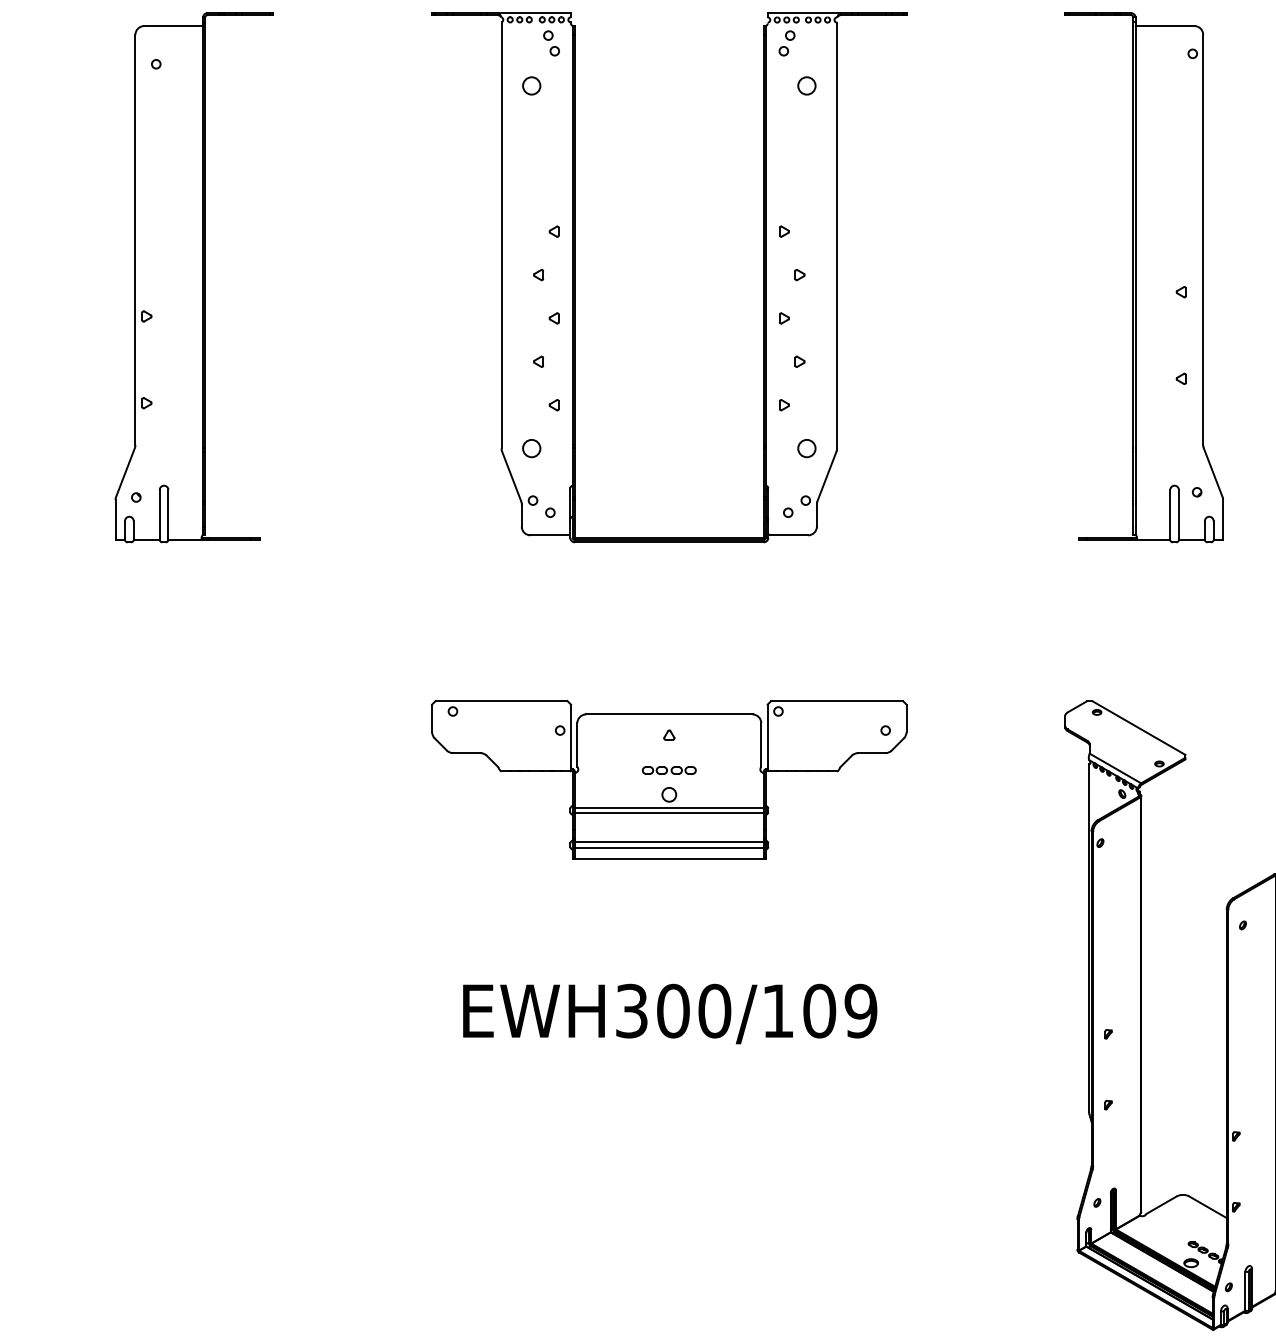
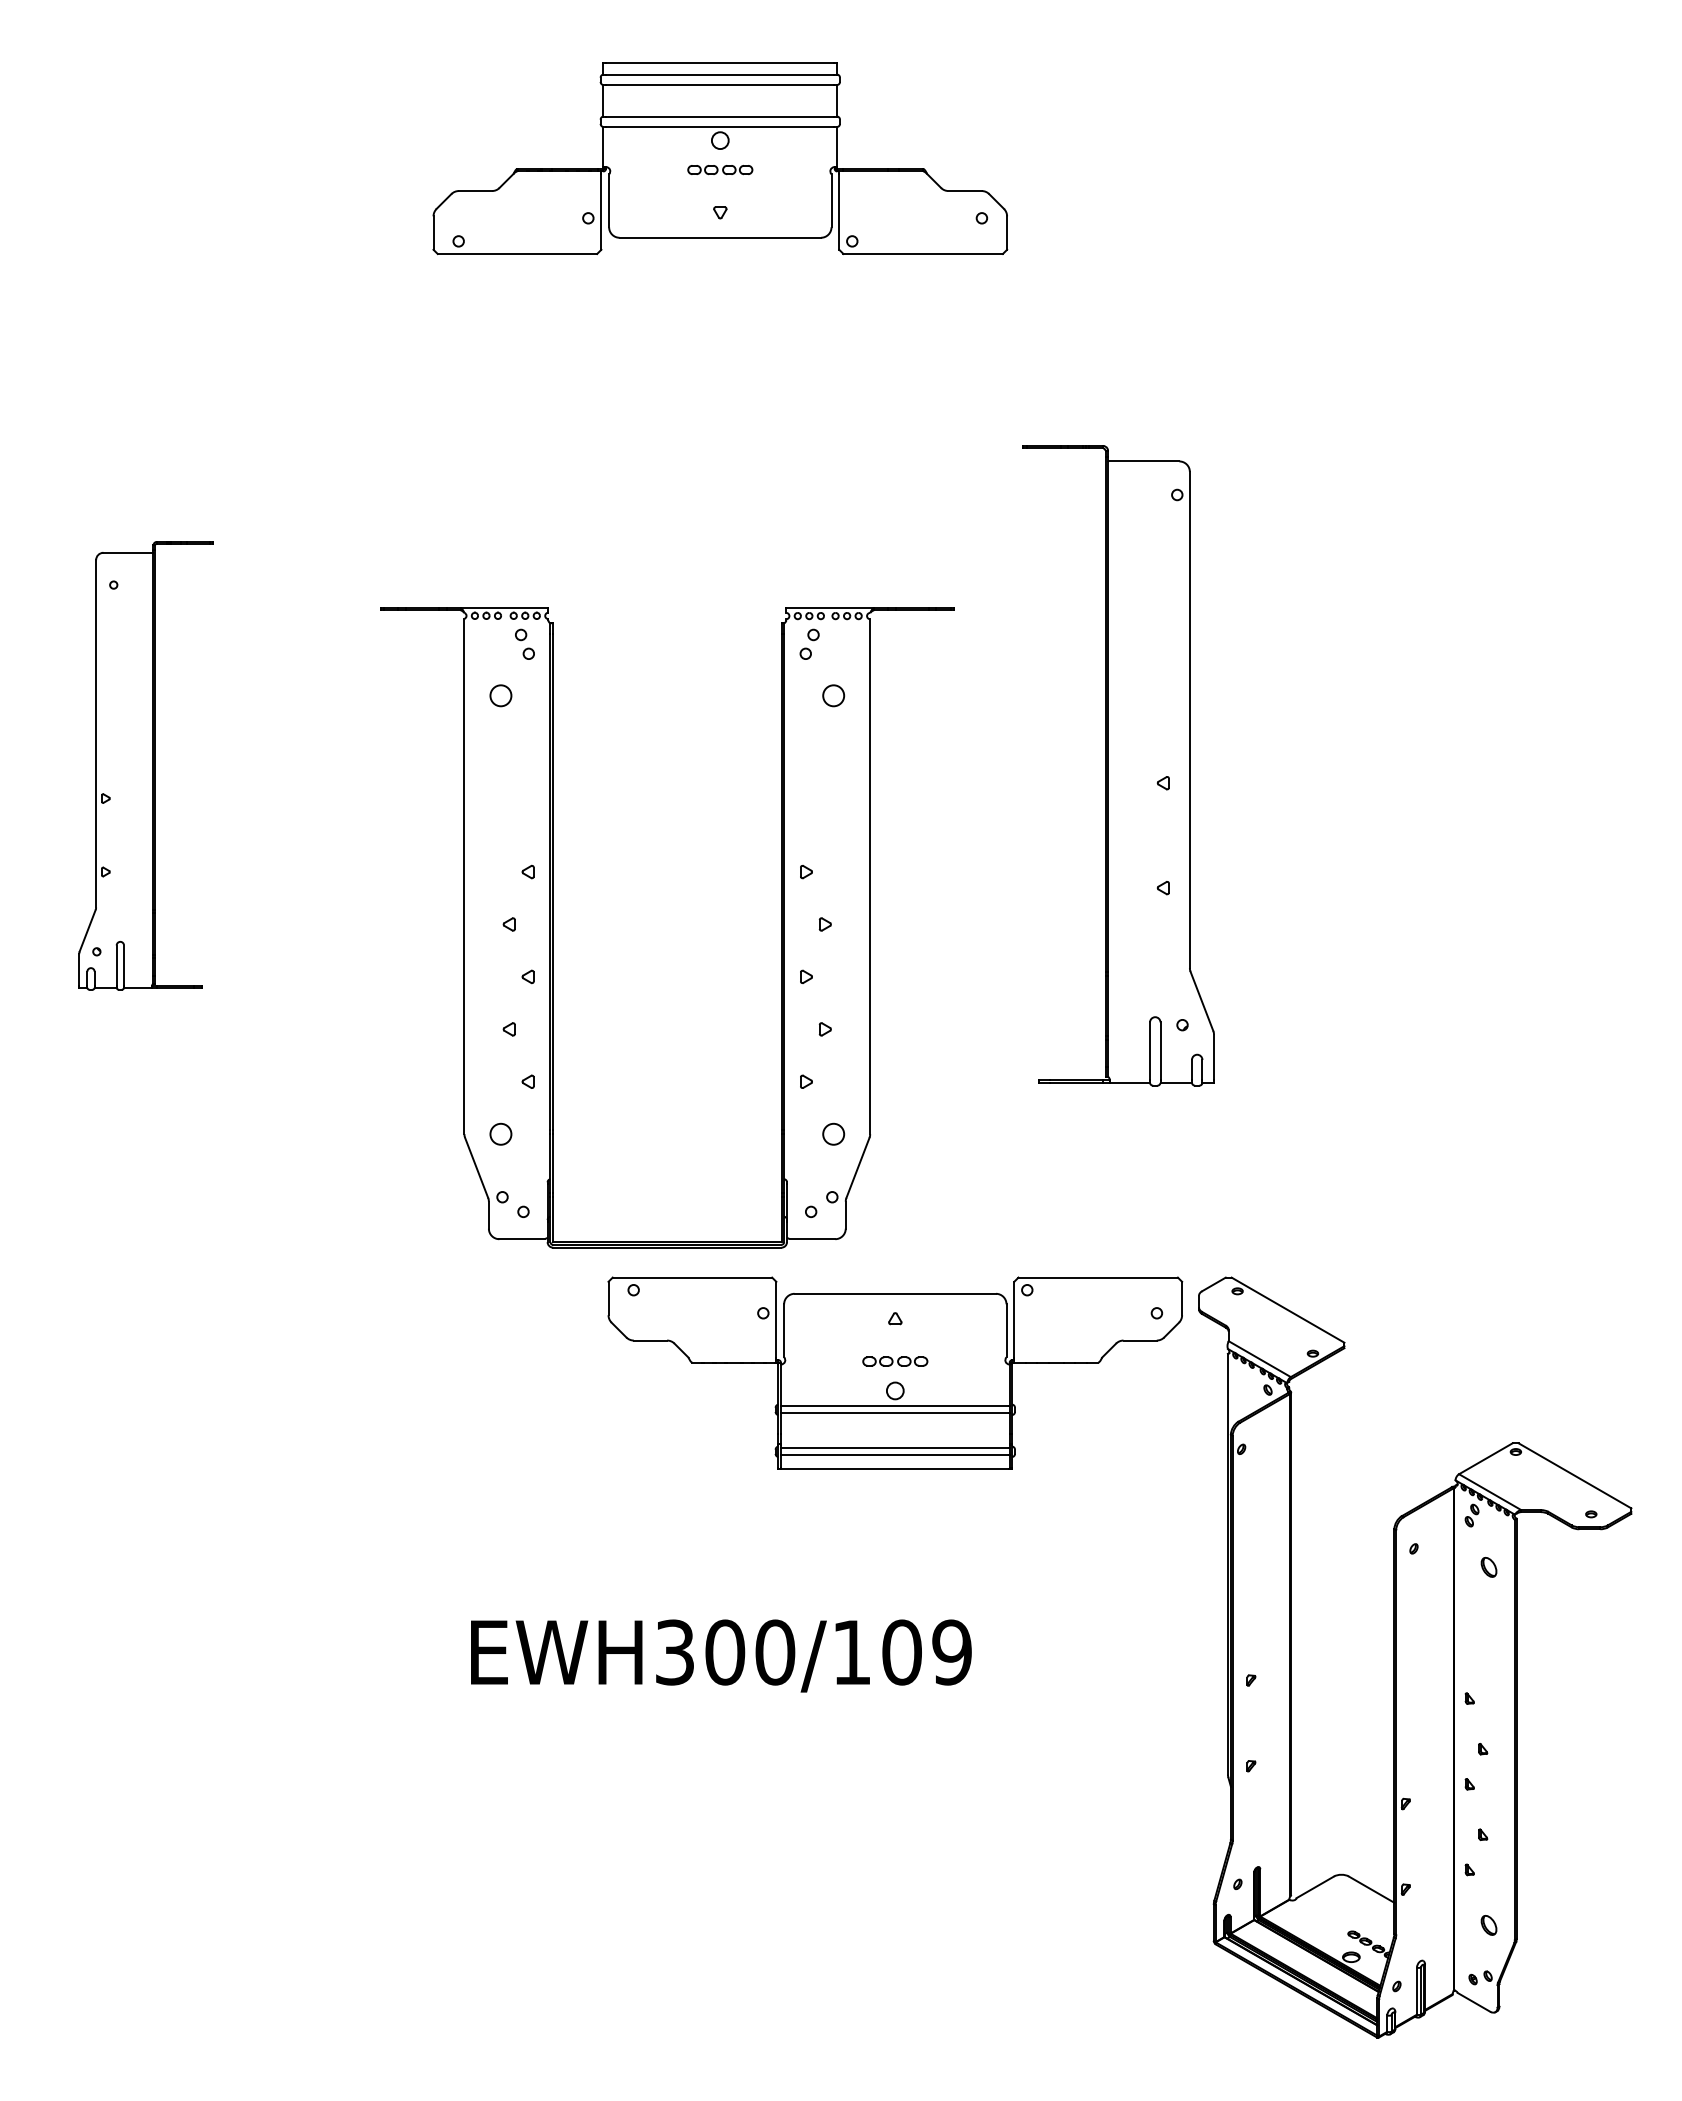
part: (193, 277) -> (145, 765), size x0.7
part: (575, 277) -> (553, 927), moved
part: (1144, 277) -> (1118, 765), moved
part: (669, 779) -> (895, 1372), moved

